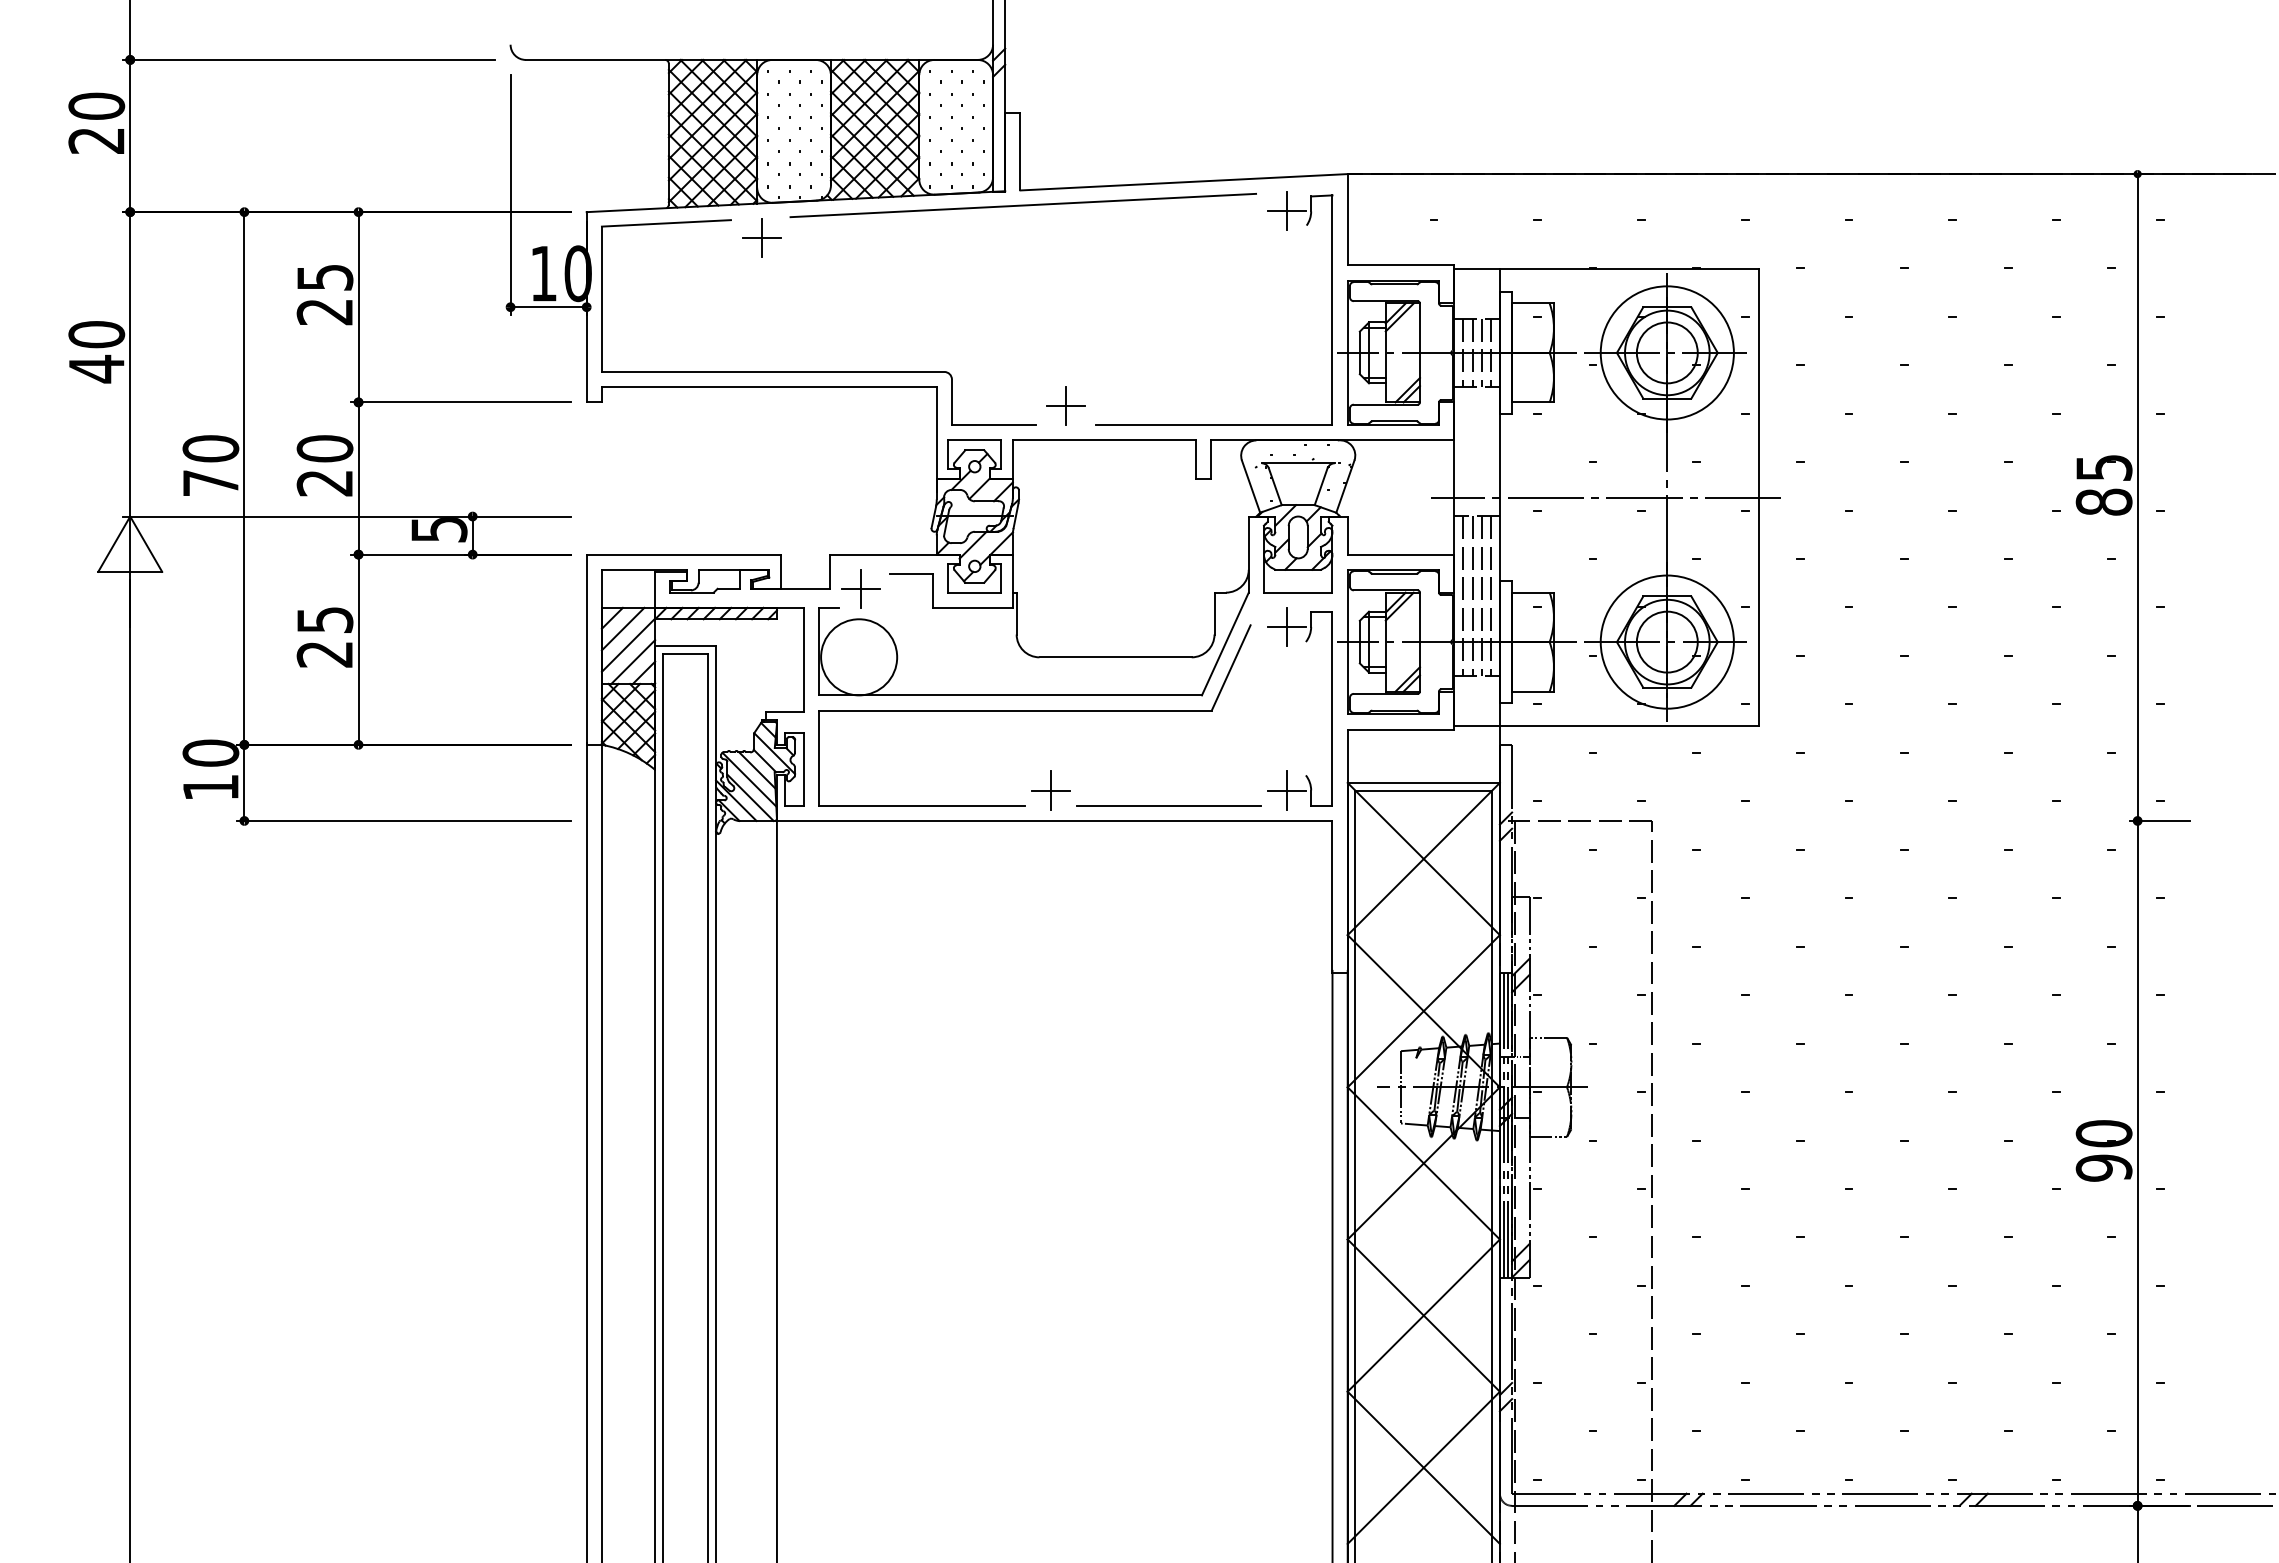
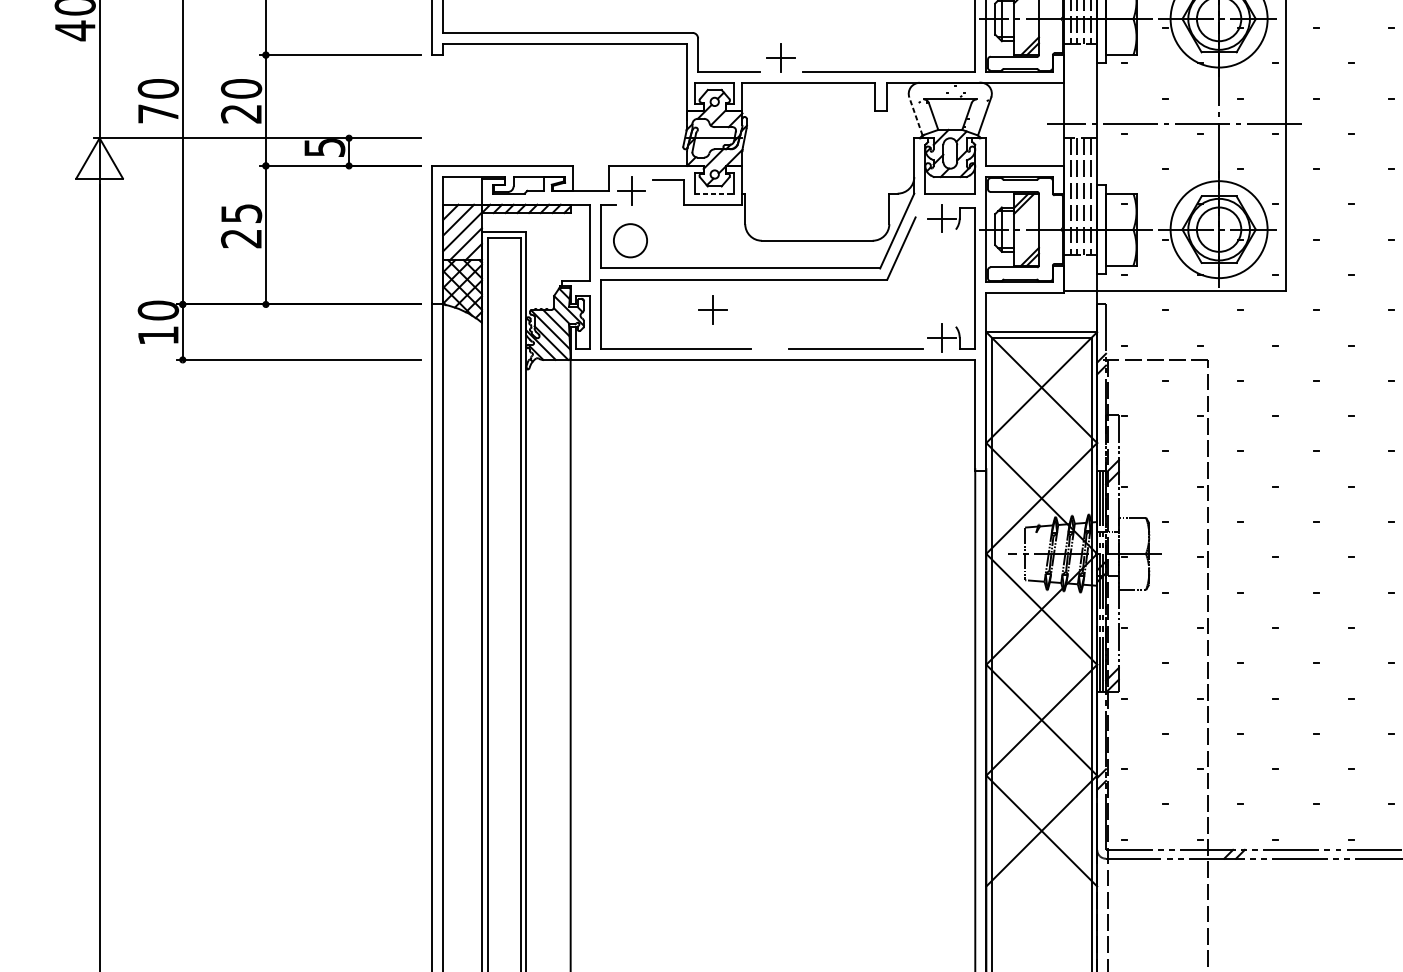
line: (1251, 486) -> (916, 116), solid -> dashed
line: (974, 592) -> (714, 193), solid -> dashed
circle: (859, 657) -> (630, 240), size x0.6
part: (1050, 790) -> (712, 310), moved

